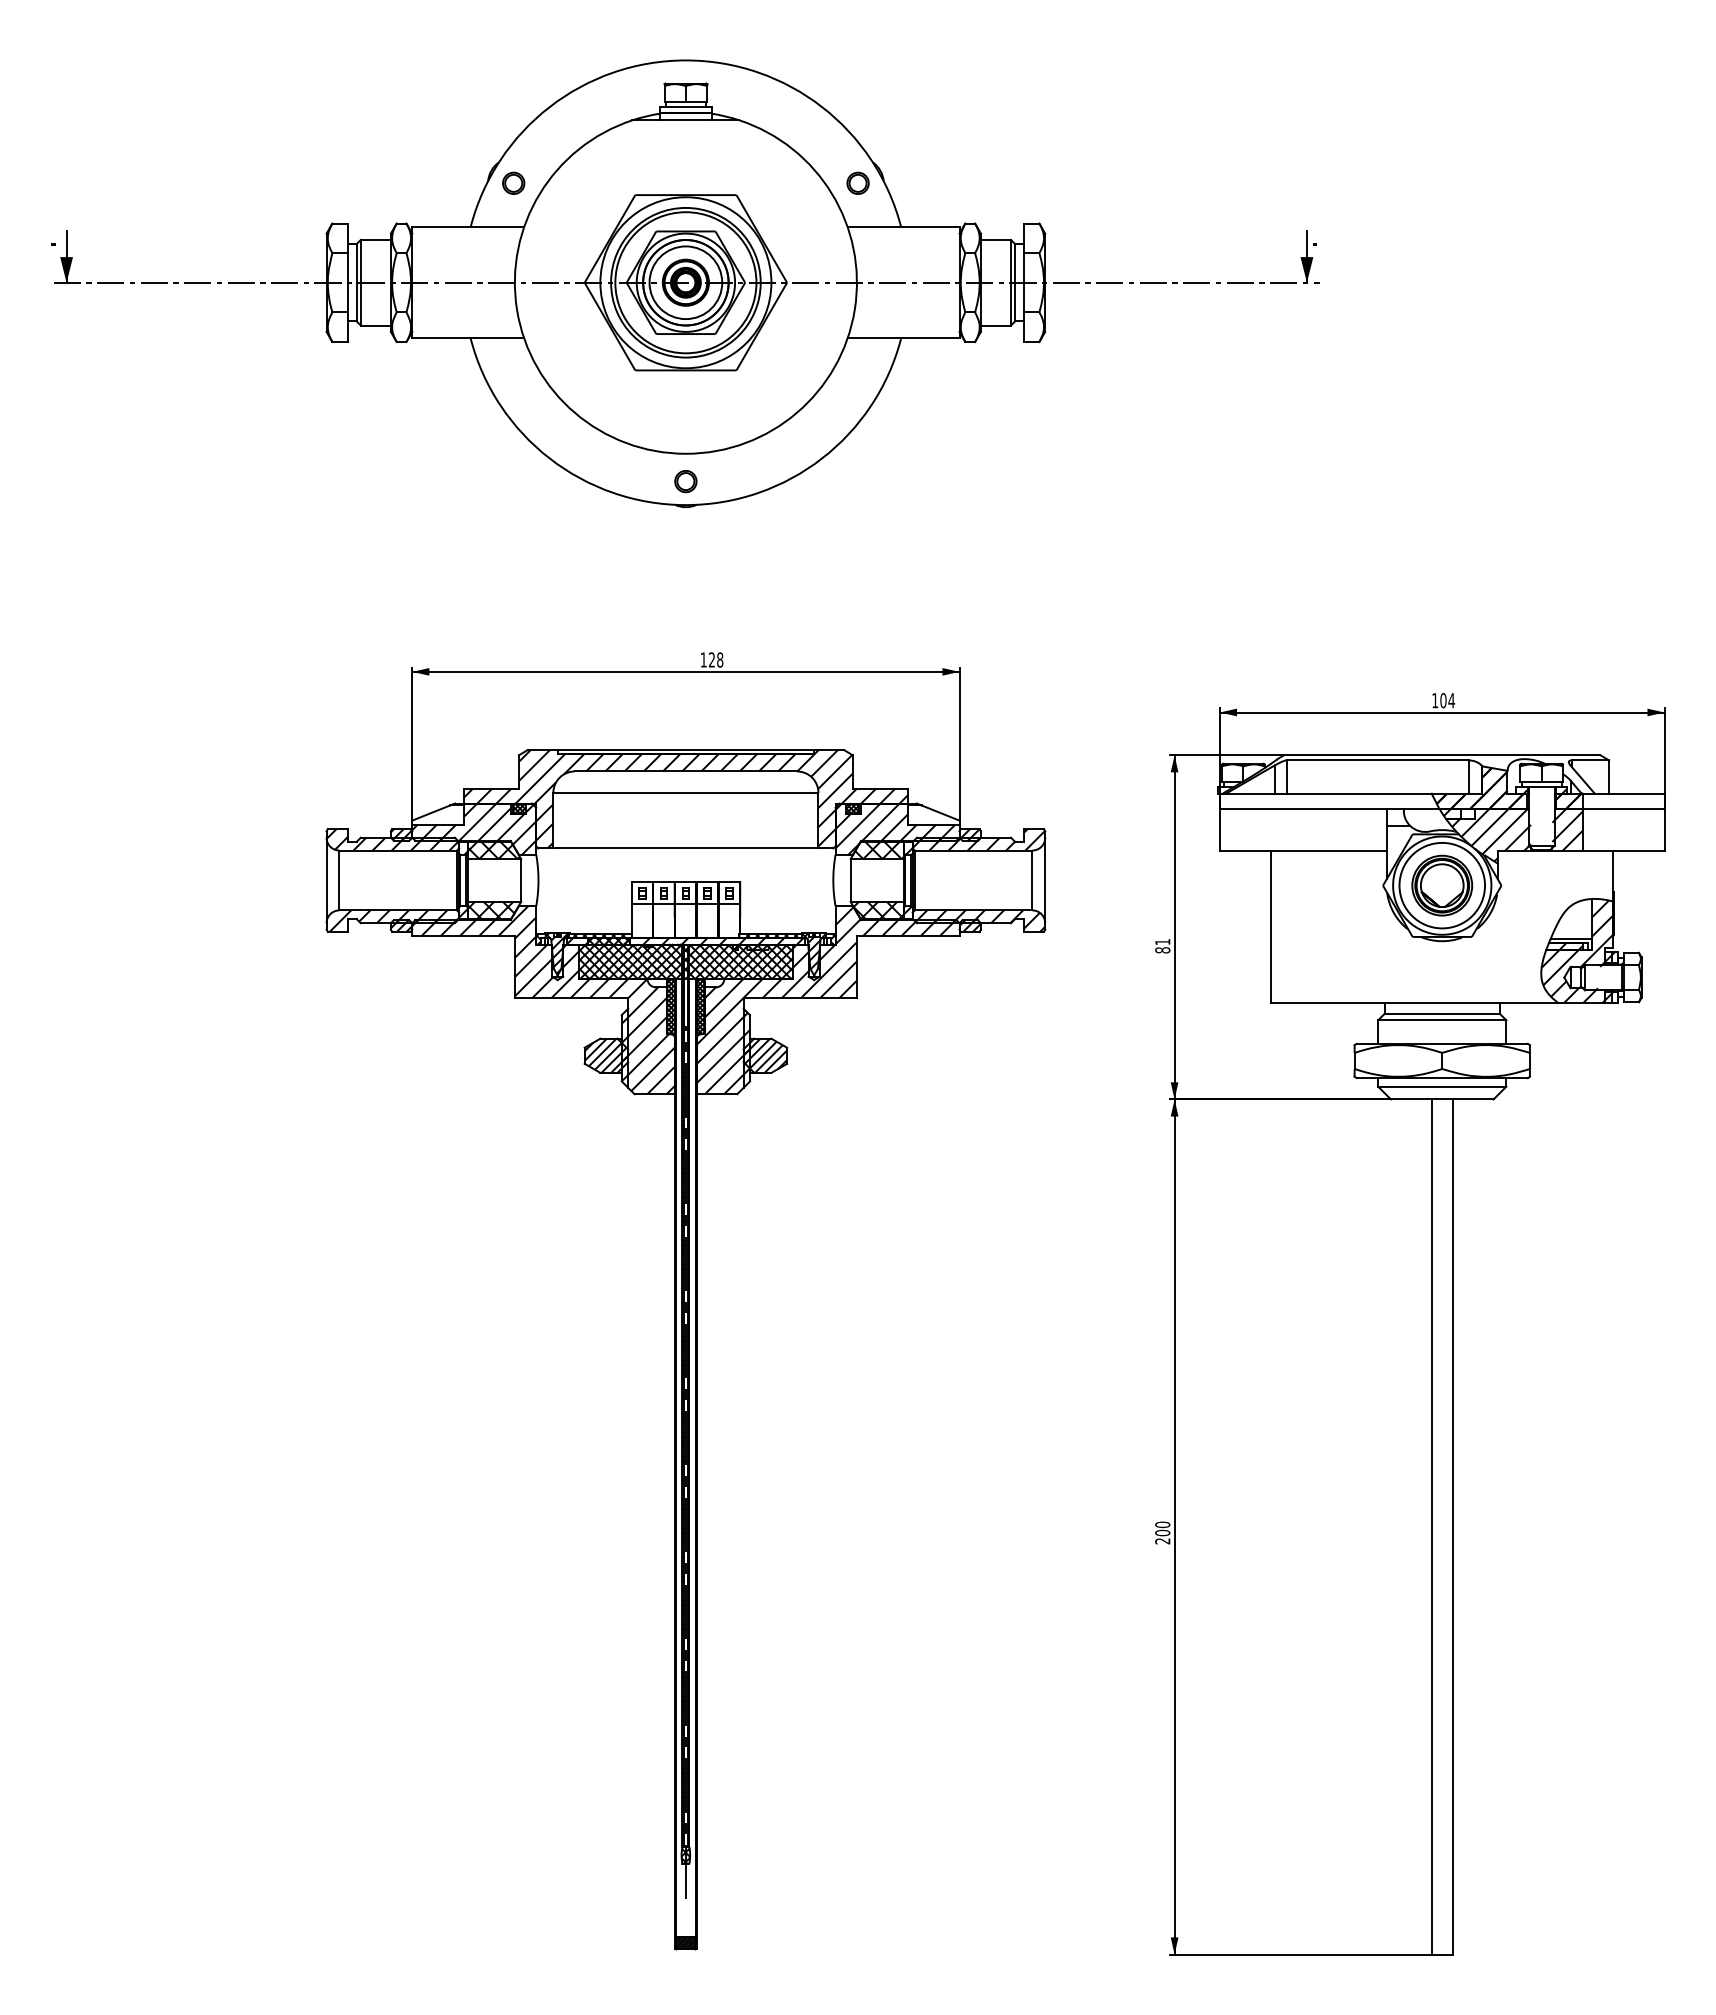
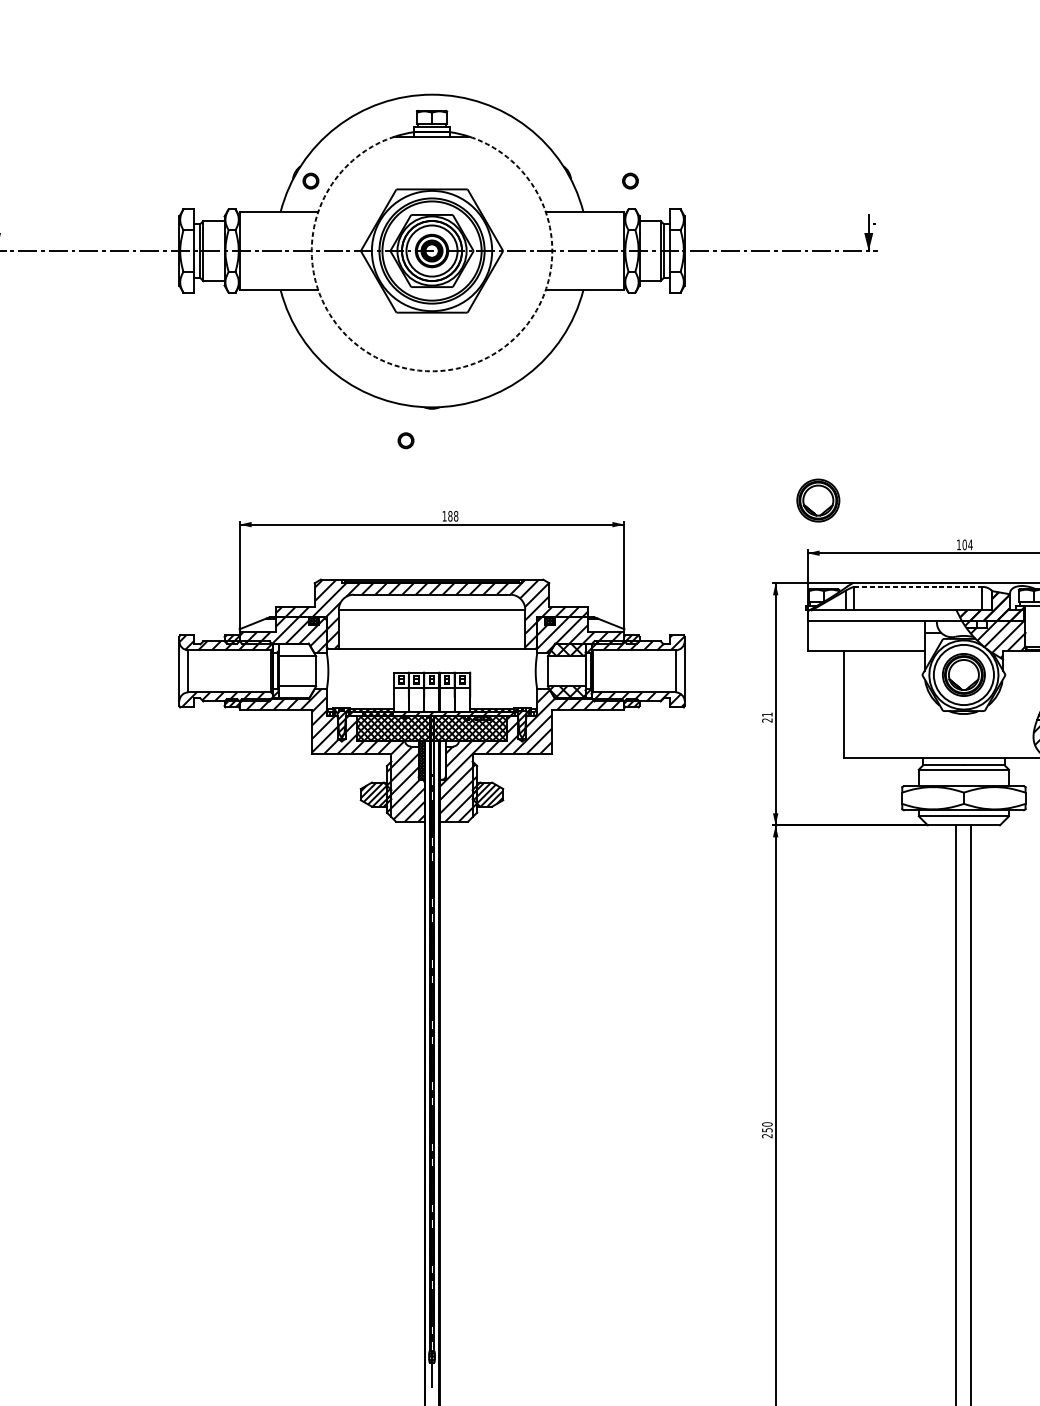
part: (857, 182) -> (630, 180), moved
arc: (685, 453) -> (431, 371), solid -> dashed
part: (685, 481) -> (405, 440), moved
part: (1235, 637) -> (818, 500), added
text: (711, 659) -> (450, 515), 128 -> 188
line: (1378, 760) -> (919, 586), solid -> dashed
hatch: (493, 850) -> (296, 650), removed
hatch: (490, 909) -> (294, 691), removed
text: (1162, 950) -> (767, 720), 81 -> 21
hatch: (700, 1006) -> (442, 759), removed
text: (1162, 1532) -> (767, 1129), 200 -> 250

